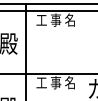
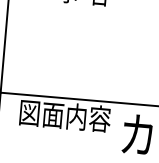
text: (58, 82) -> (63, 115), 工 事 名 -> 図面内容

